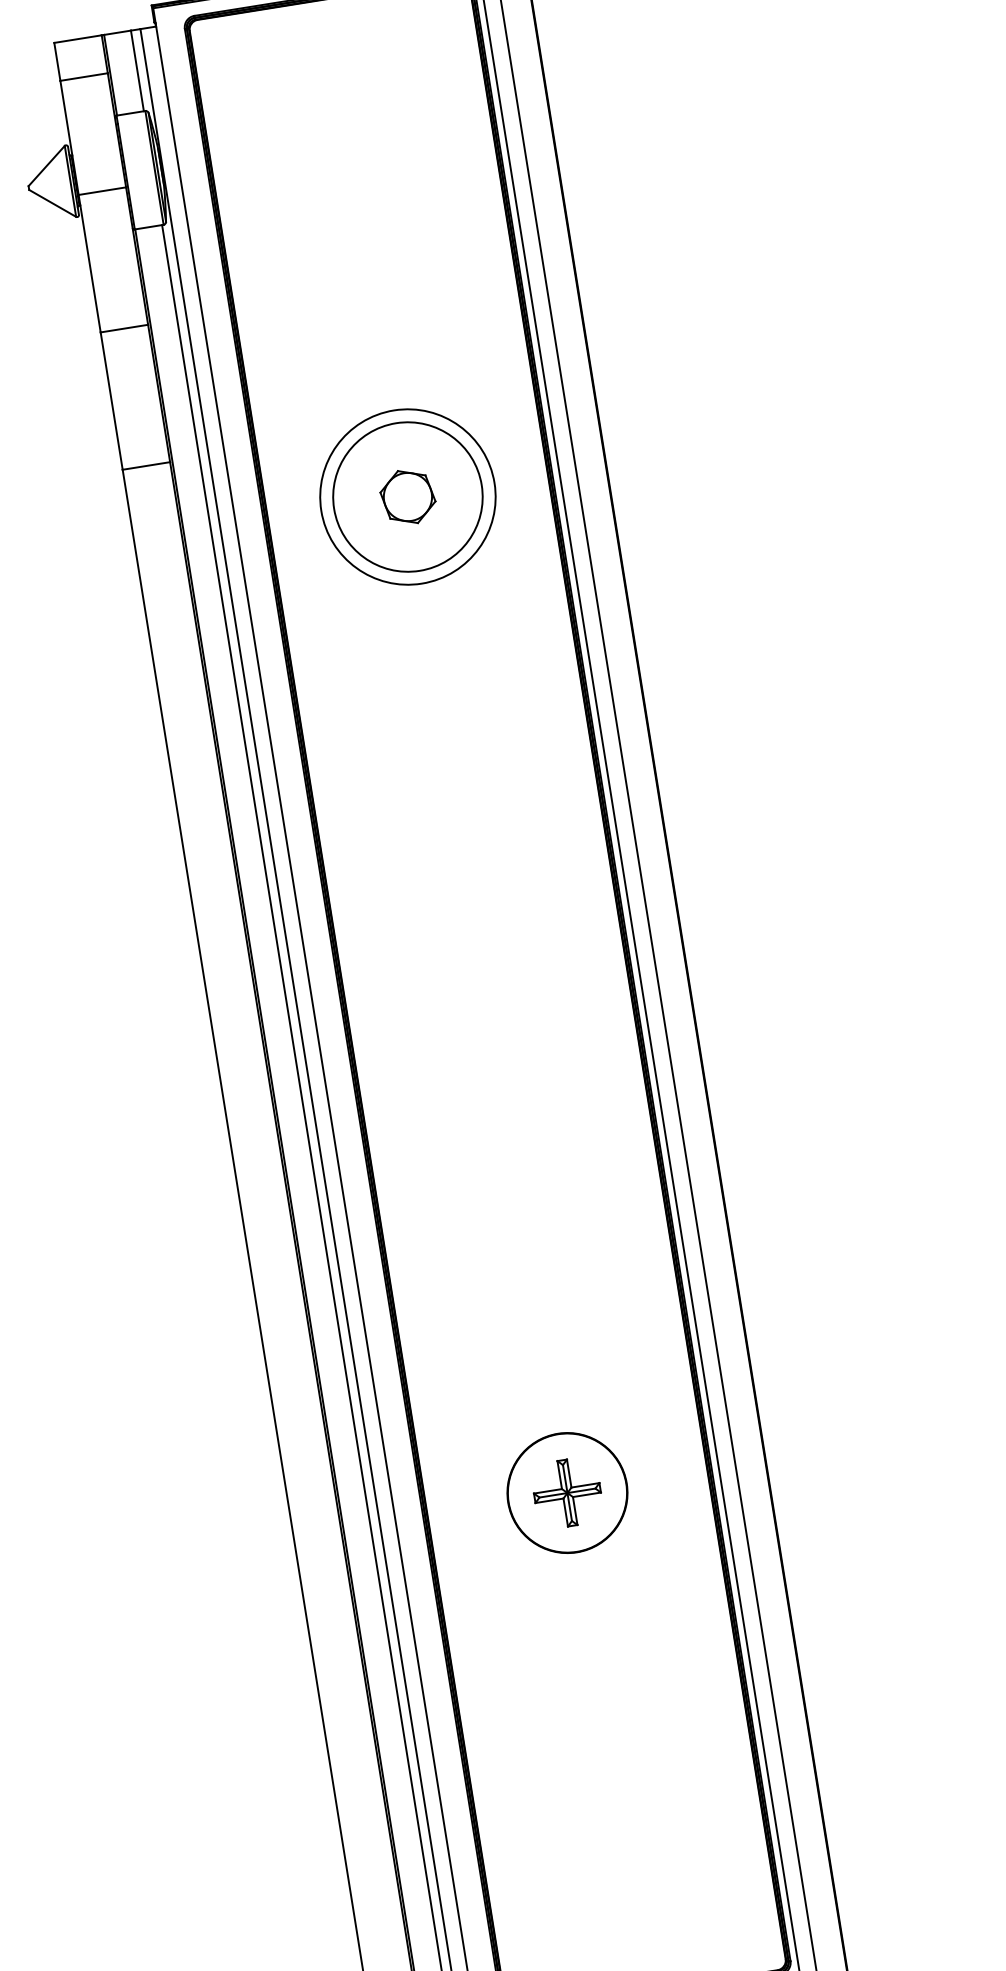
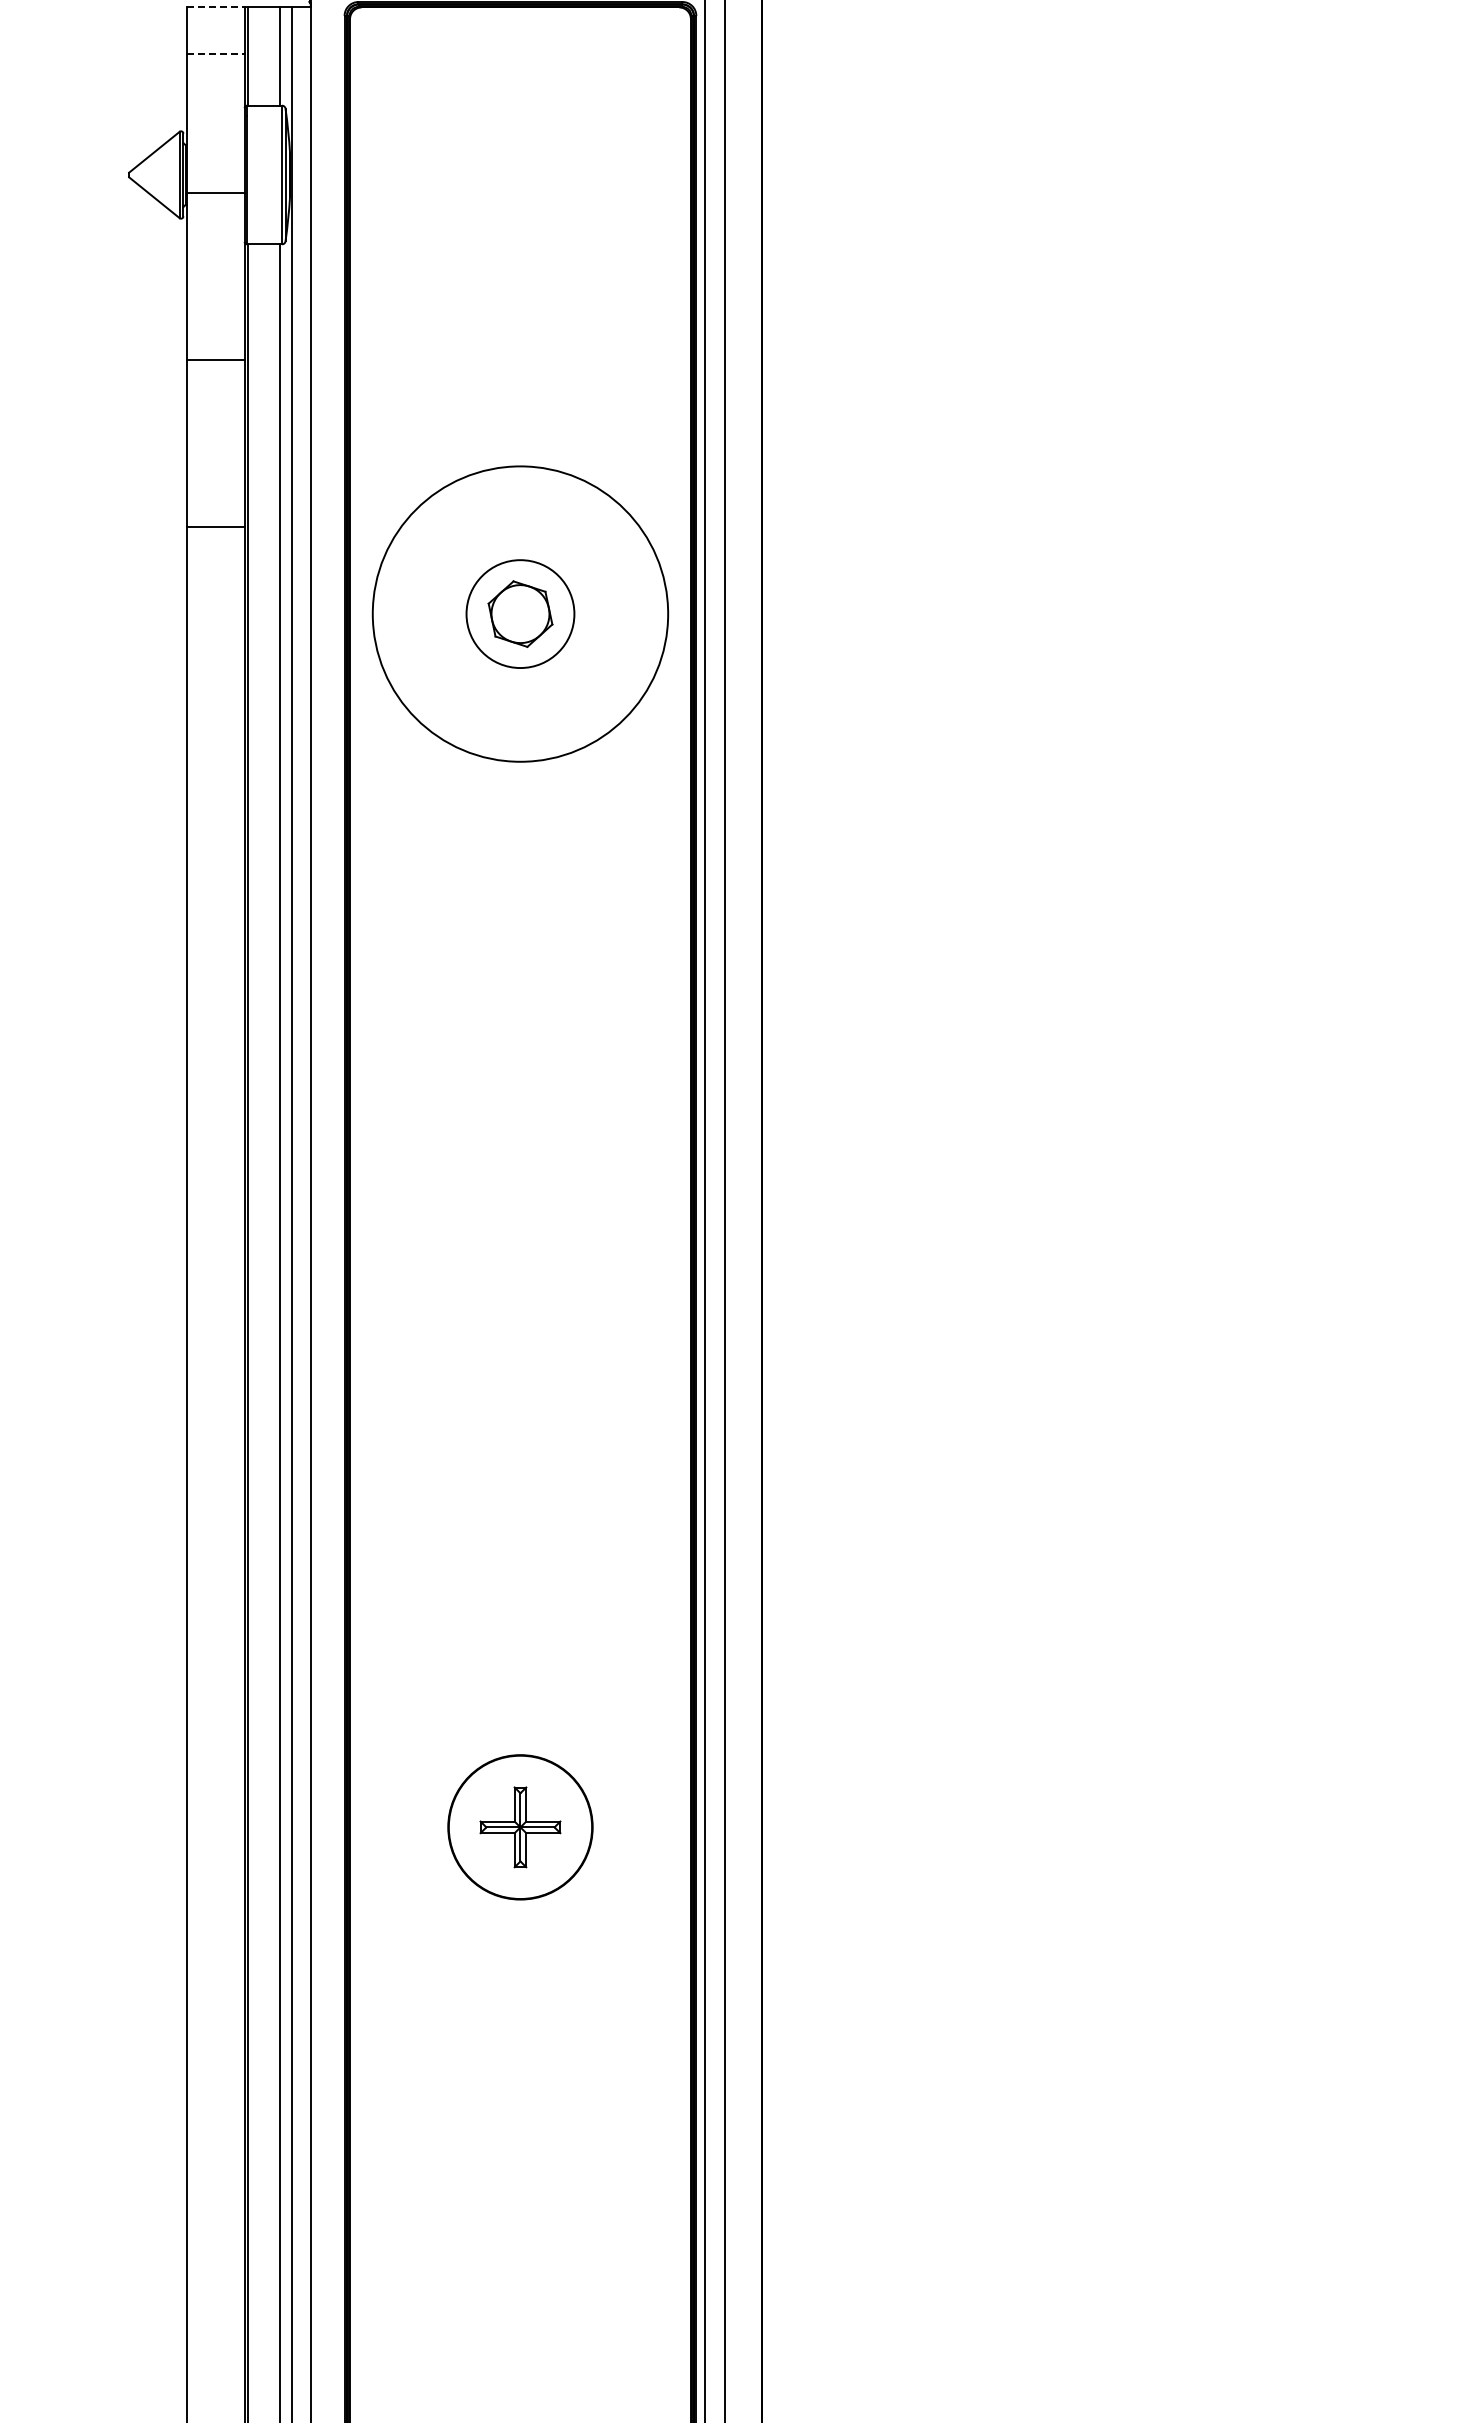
line: (77, 39) -> (215, 7), solid -> dashed
line: (83, 76) -> (215, 53), solid -> dashed
circle: (407, 496) -> (519, 613), size x1.4
circle: (408, 497) -> (520, 614), size x0.6

